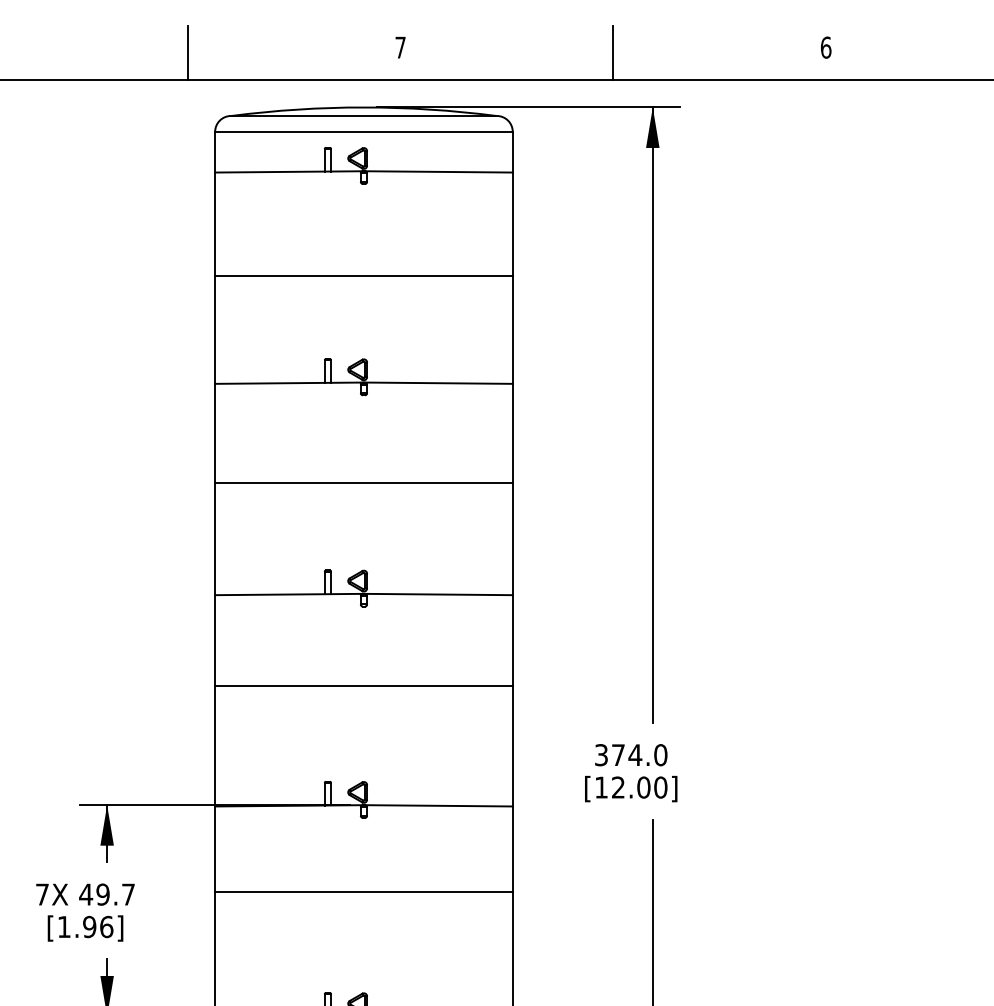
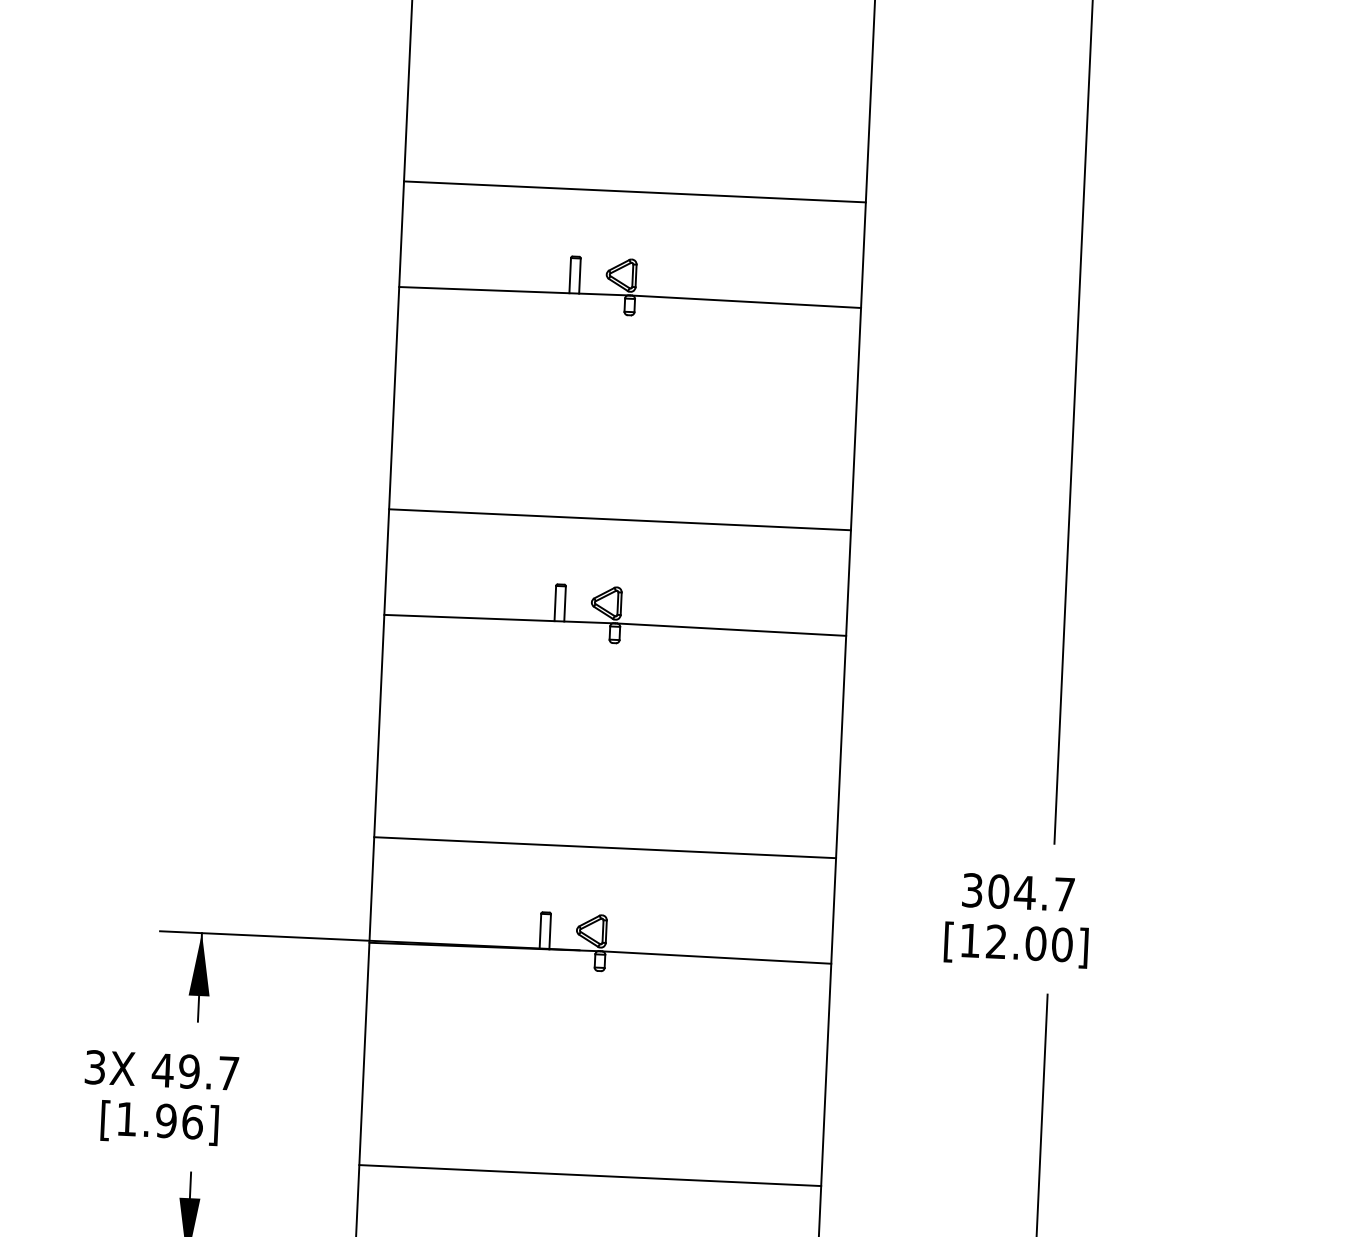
line: (363, 275) -> (634, 191), moved
line: (363, 483) -> (619, 520), moved
line: (363, 686) -> (604, 847), moved
text: (639, 755) -> (1031, 893), 374.0 -> 304.7
line: (363, 891) -> (589, 1175), moved
text: (42, 894) -> (95, 1067), 7X -> 3X

